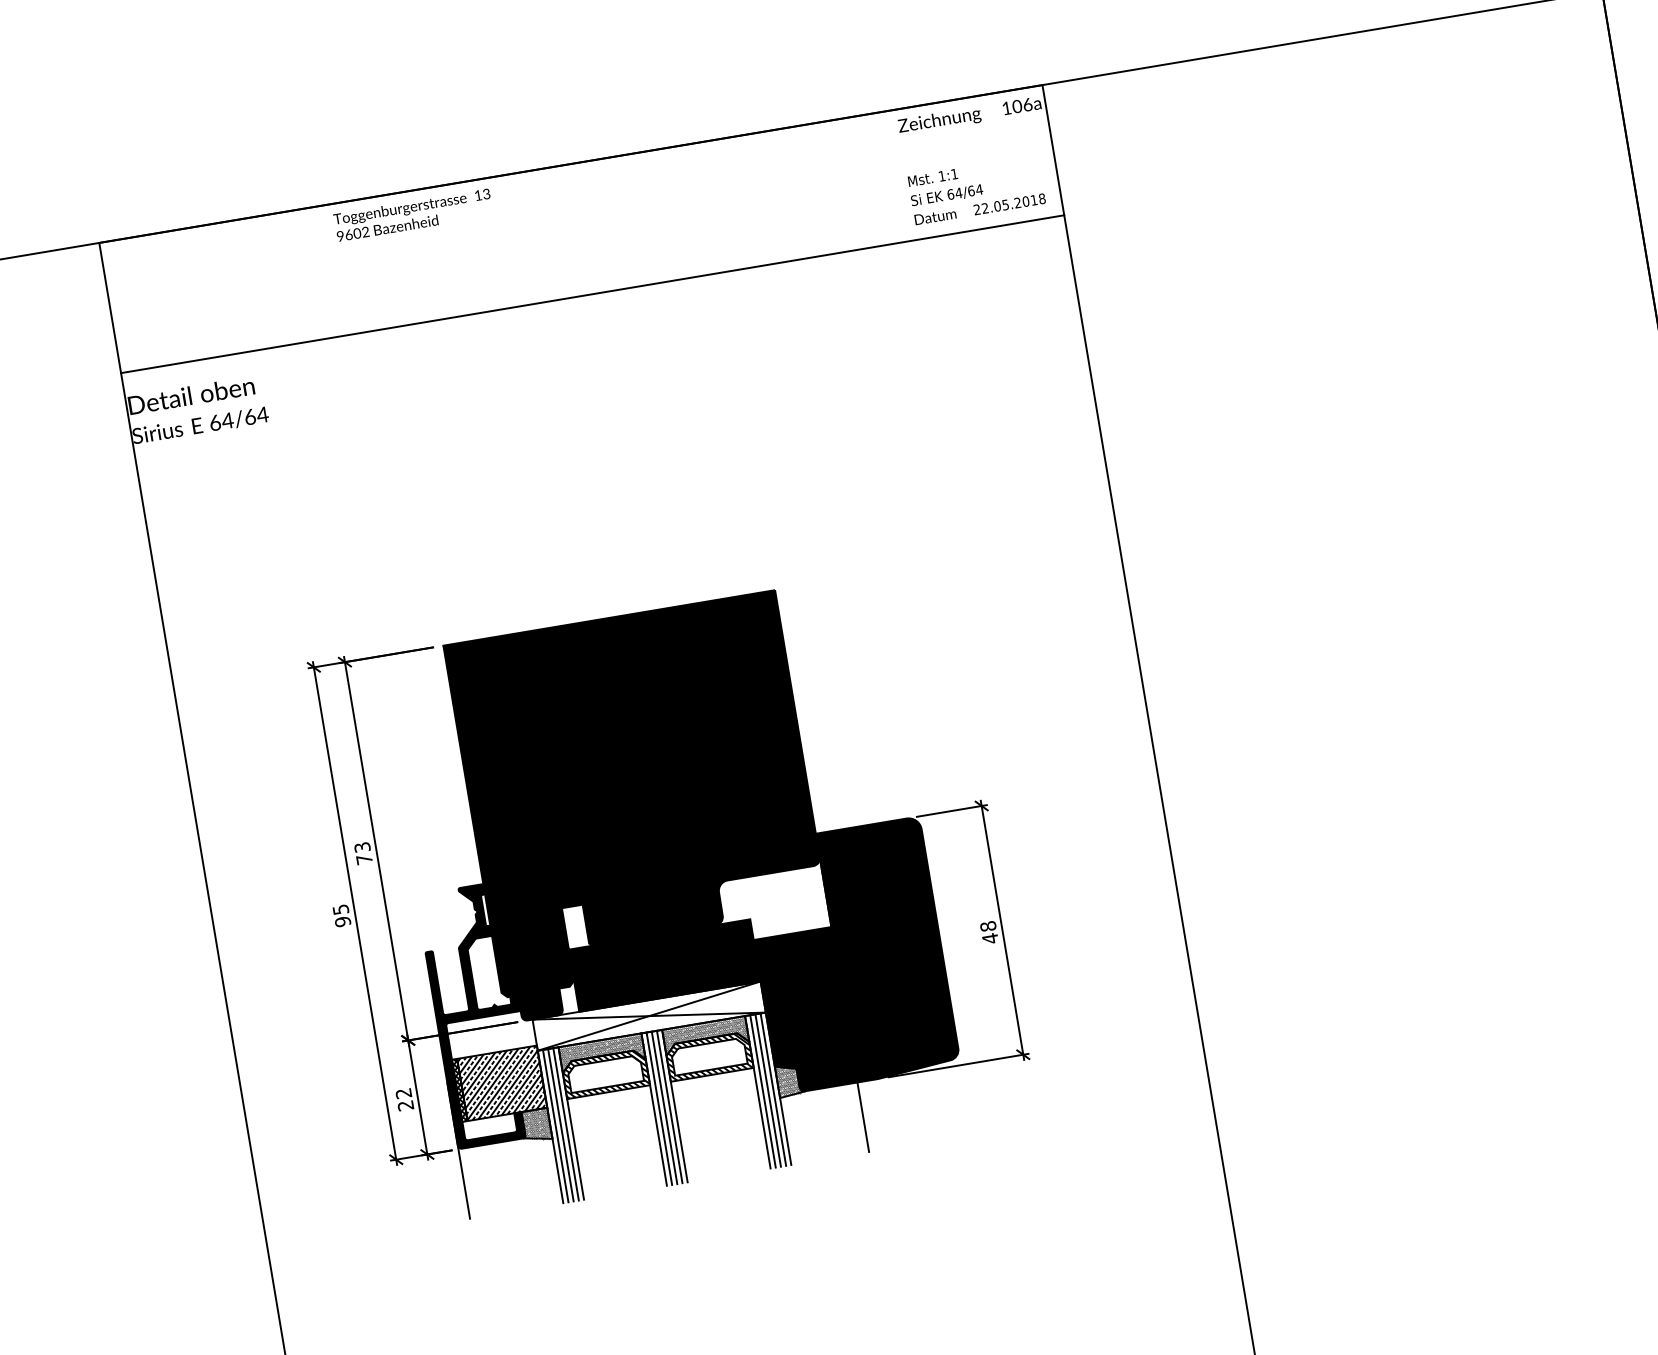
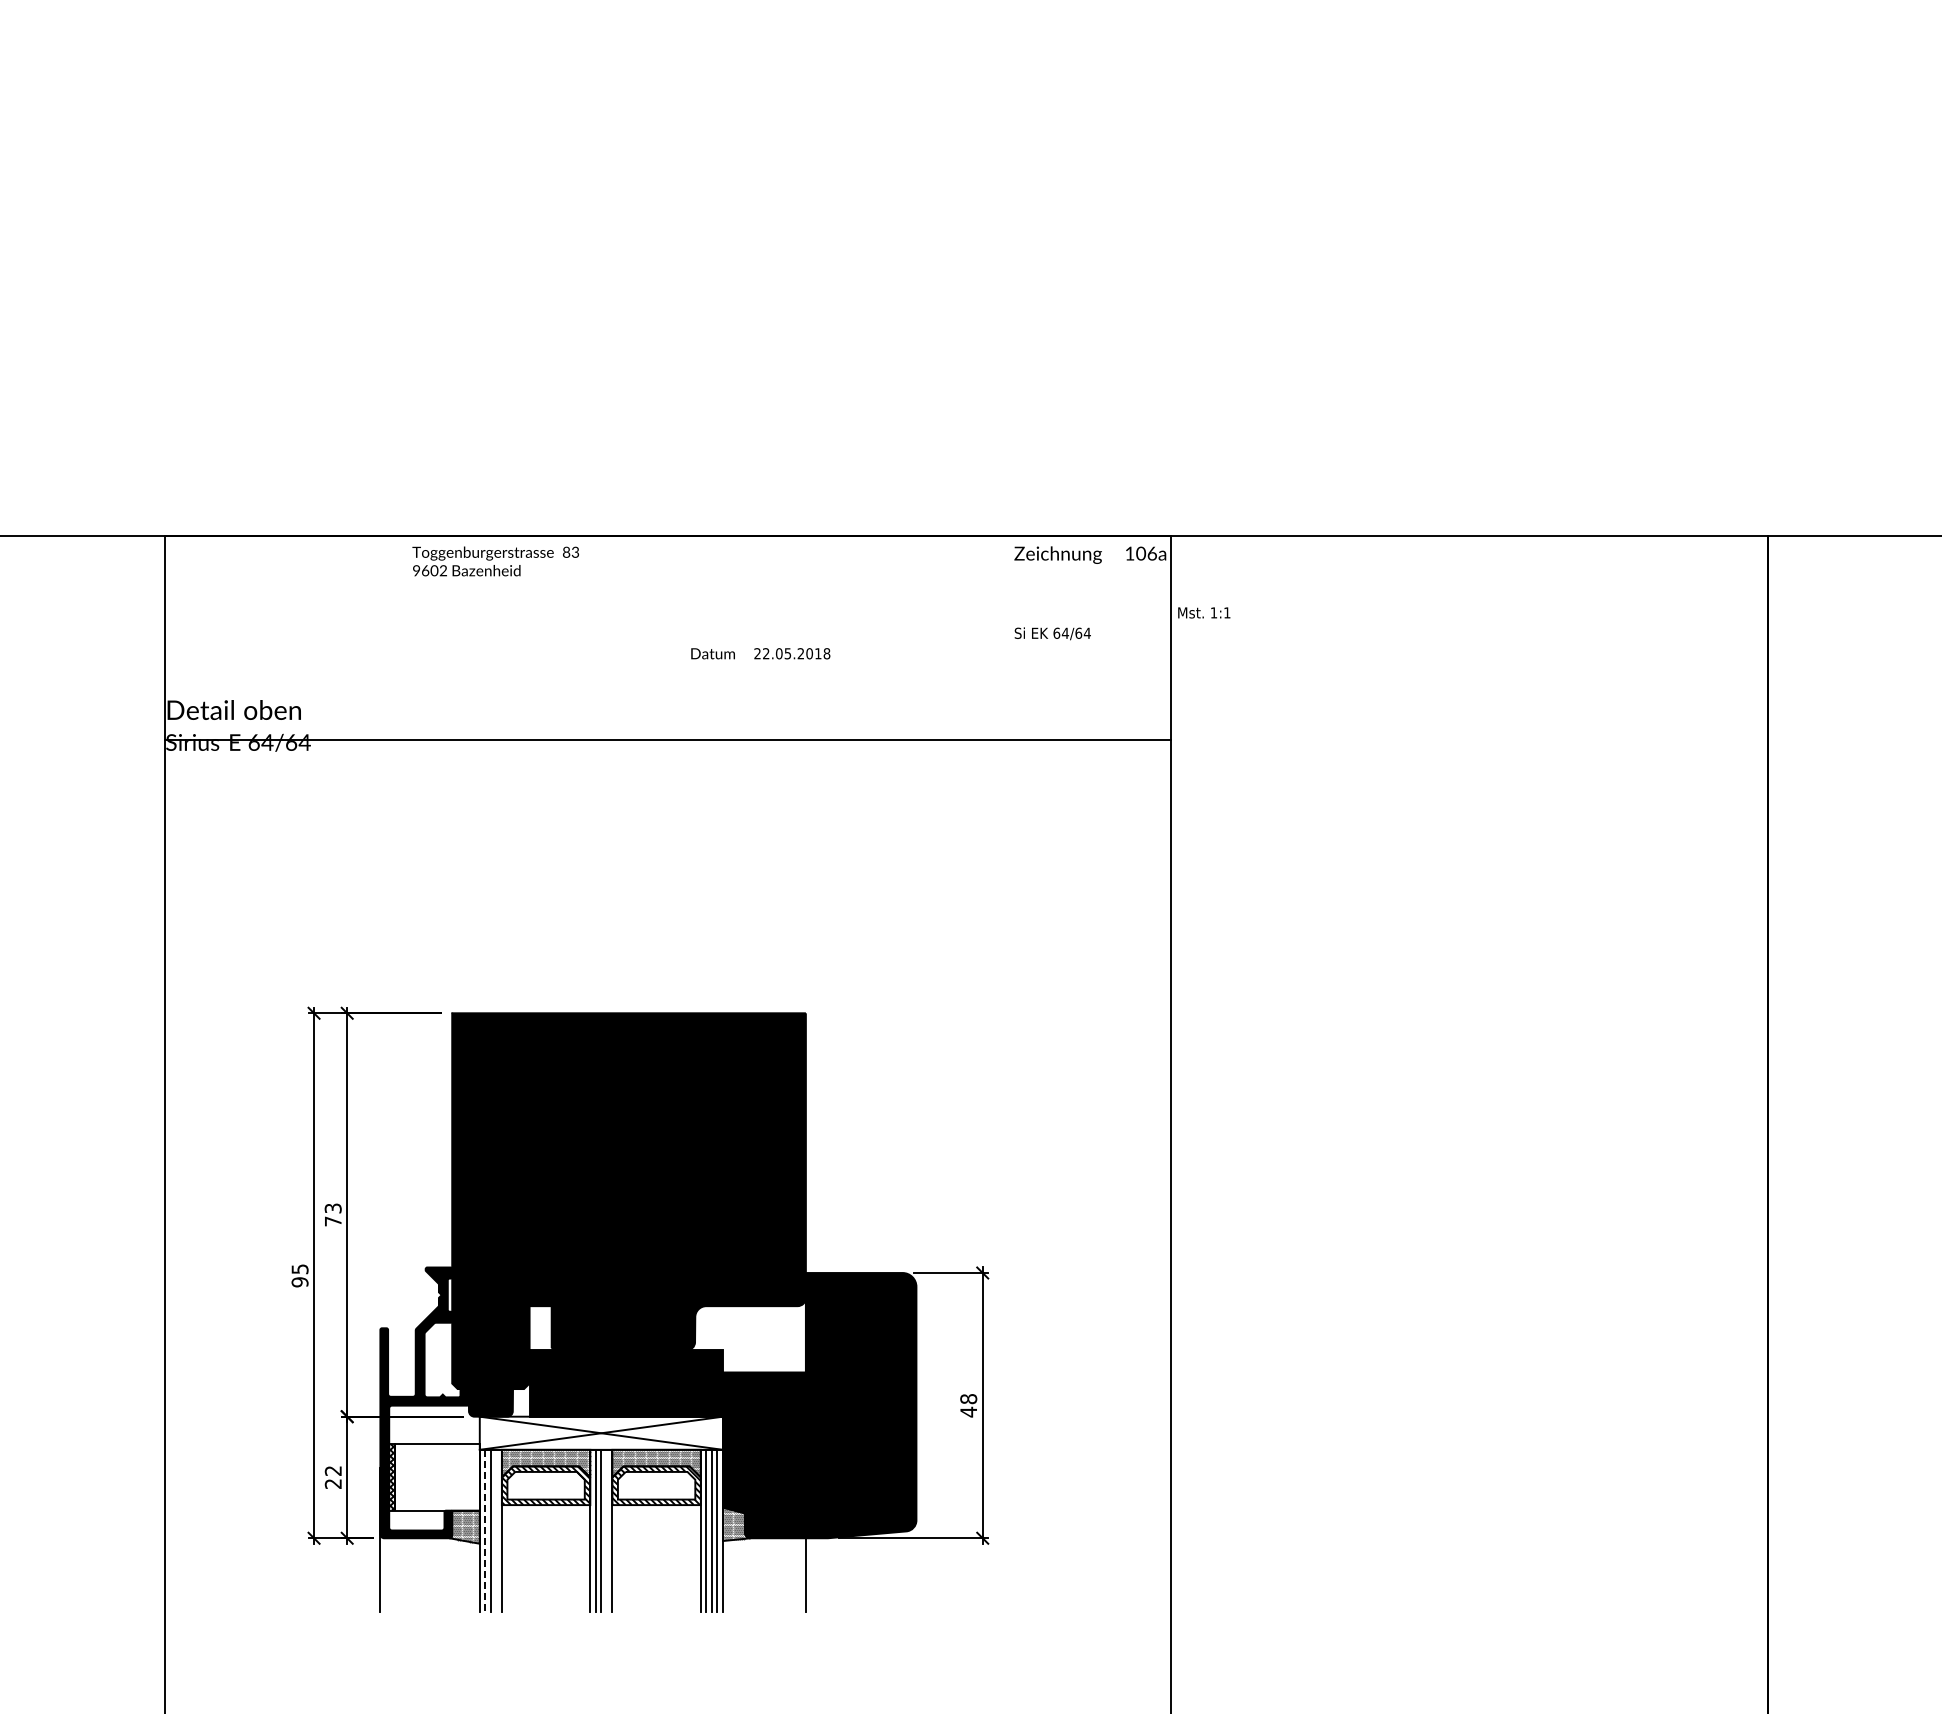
text: (933, 177) -> (1204, 612), moved
text: (478, 194) -> (566, 551), 13 -> 83
text: (979, 209) -> (760, 653), moved
line: (592, 294) -> (667, 739), moved
hatch: (501, 1083) -> (436, 1477), removed
line: (669, 1106) -> (606, 1530), removed
line: (566, 1123) -> (496, 1530), removed
line: (555, 1126) -> (485, 1531), solid -> dashed

